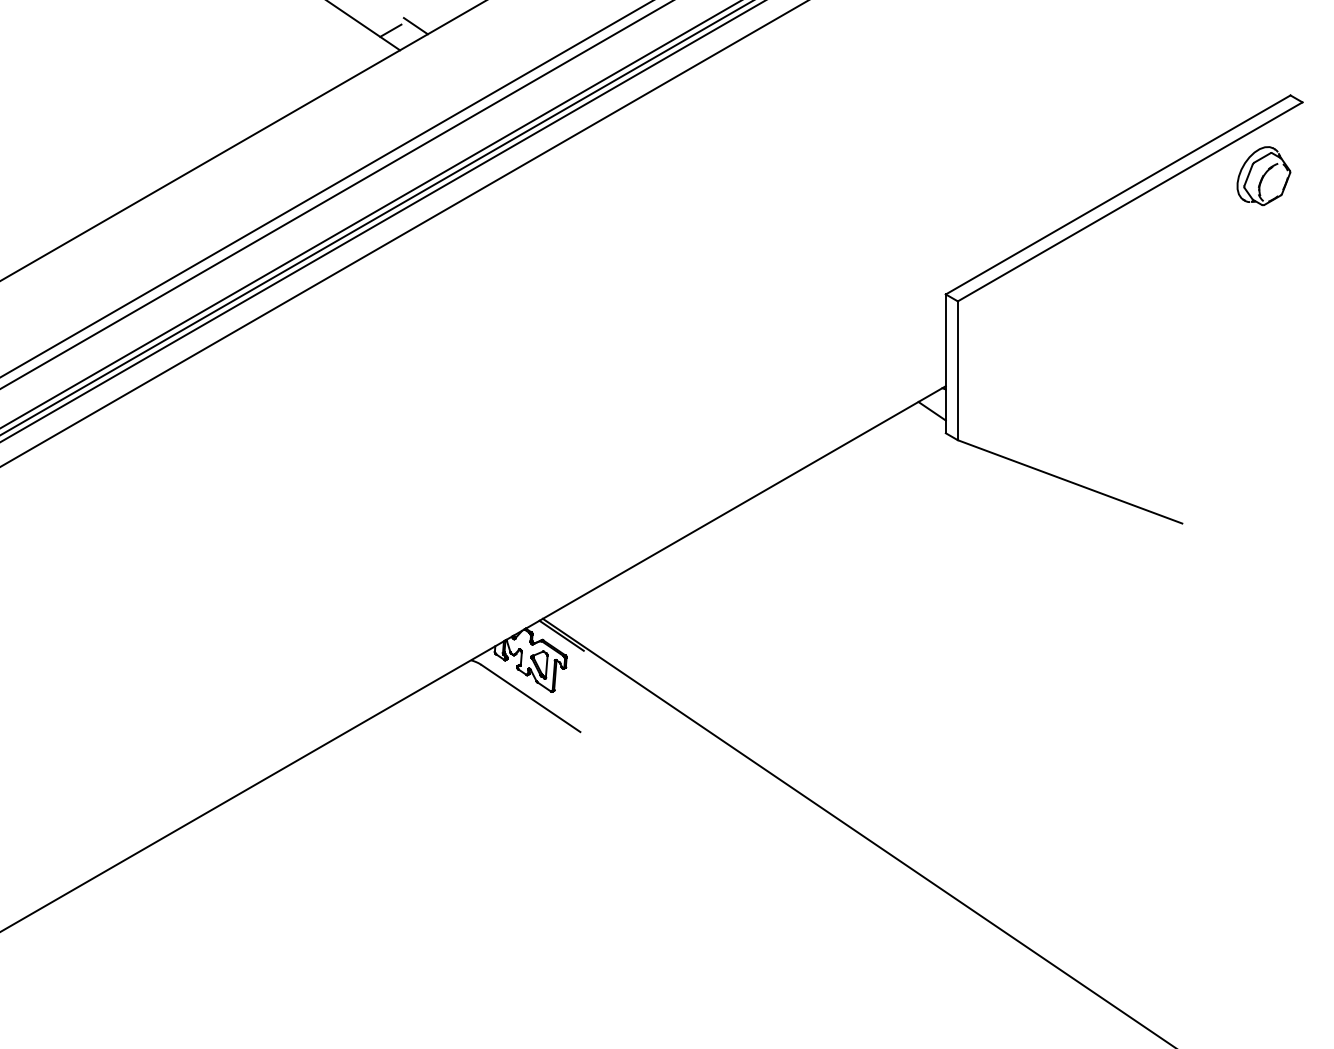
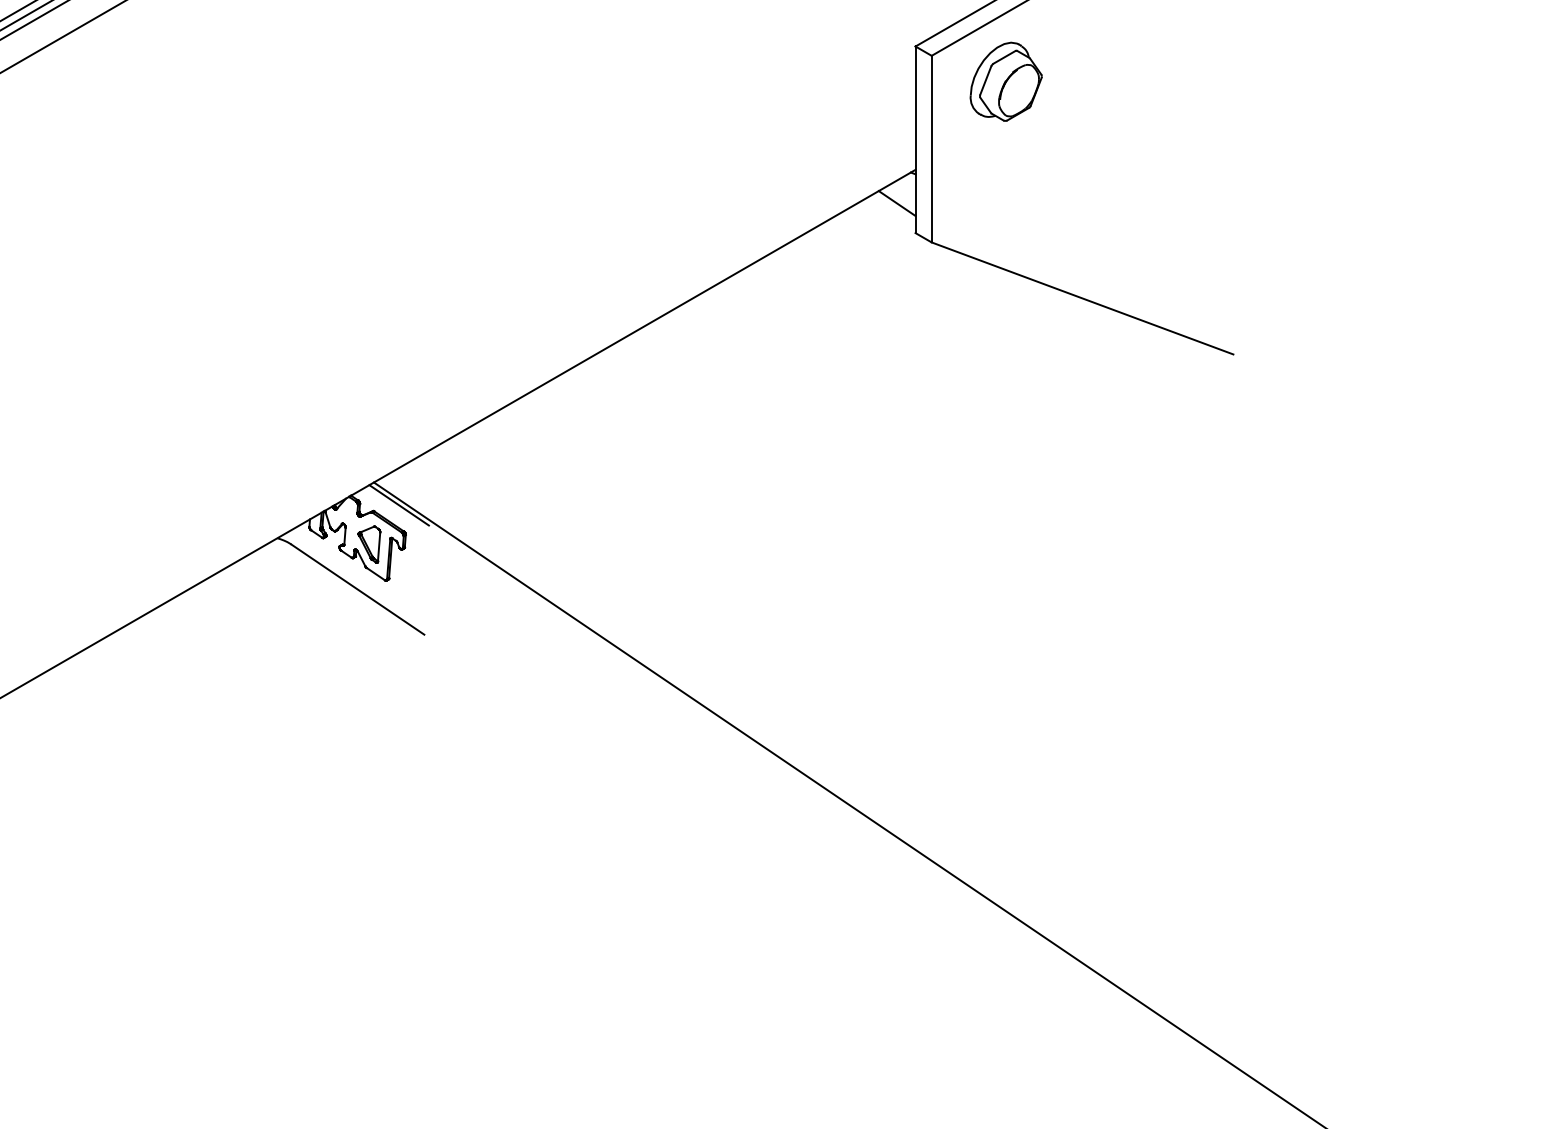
part: (1012, 320) -> (1005, 81), added

